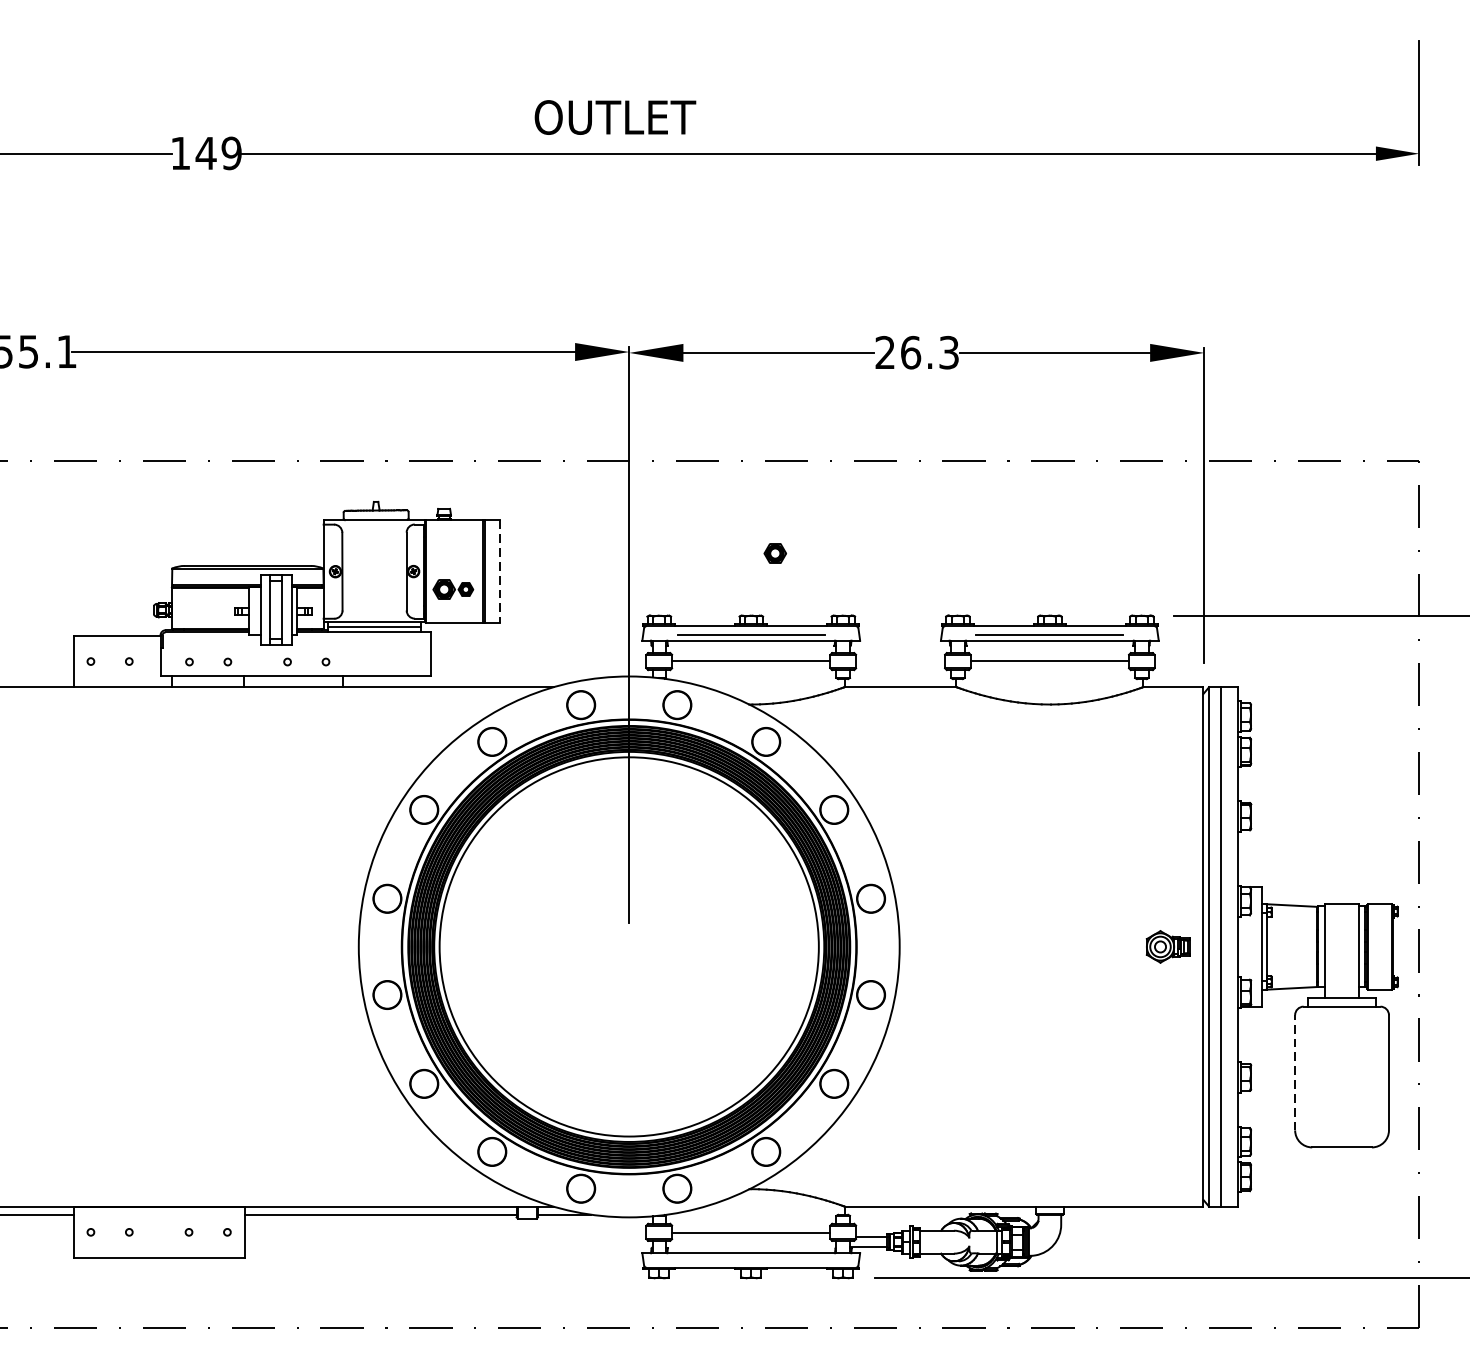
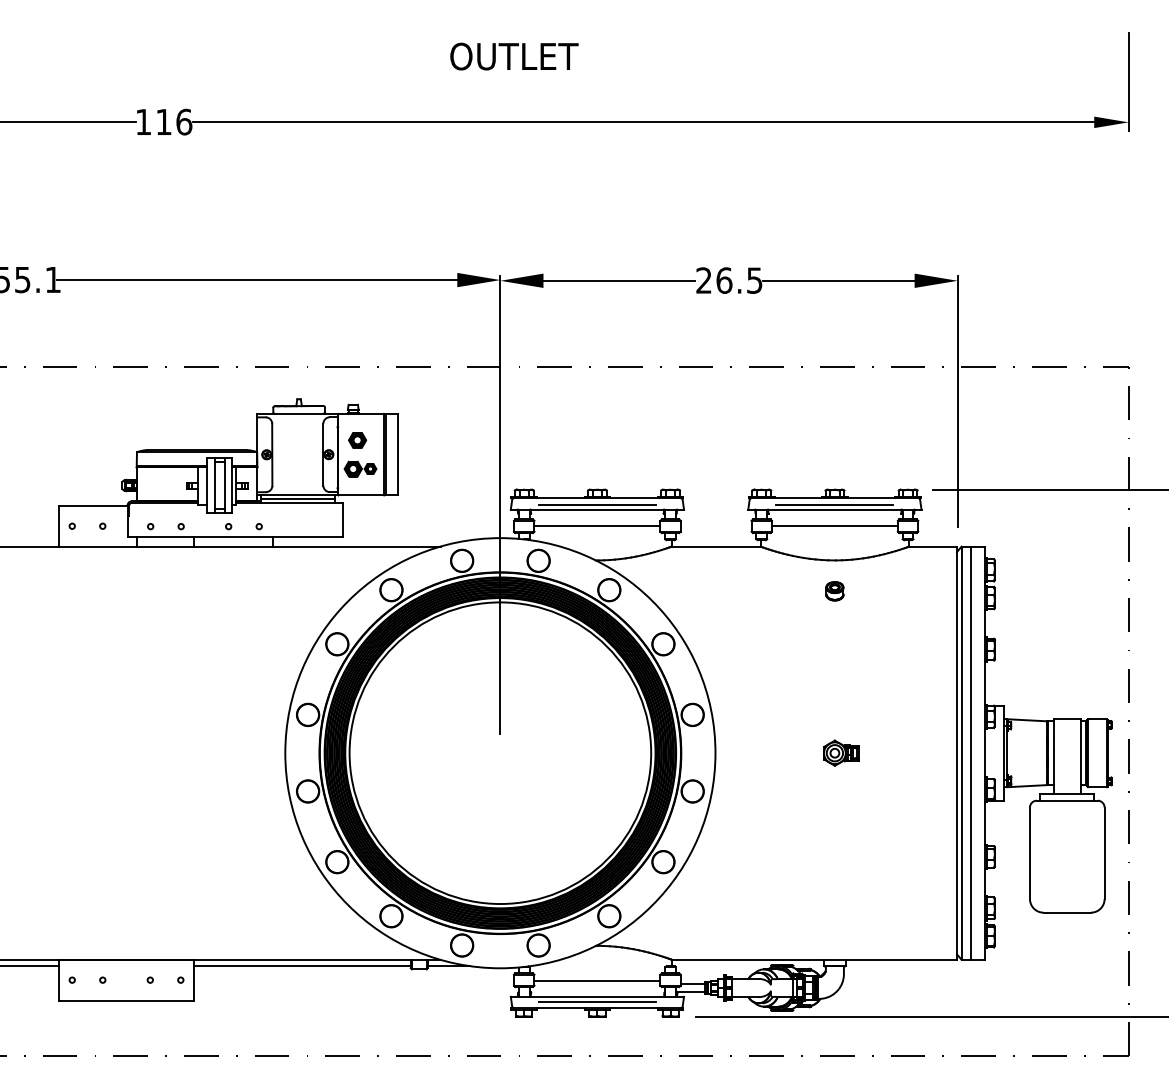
text: (615, 117) -> (514, 56), moved
text: (218, 152) -> (173, 121), 149 -> 116
text: (948, 352) -> (754, 280), 26.3 -> 26.5
part: (775, 553) -> (357, 440), moved
line: (499, 571) -> (397, 454), dashed -> solid
part: (1049, 743) -> (834, 591), added
part: (1168, 946) -> (841, 752), moved
line: (1294, 1073) -> (1029, 853), dashed -> solid
line: (751, 1259) -> (597, 1001), added

